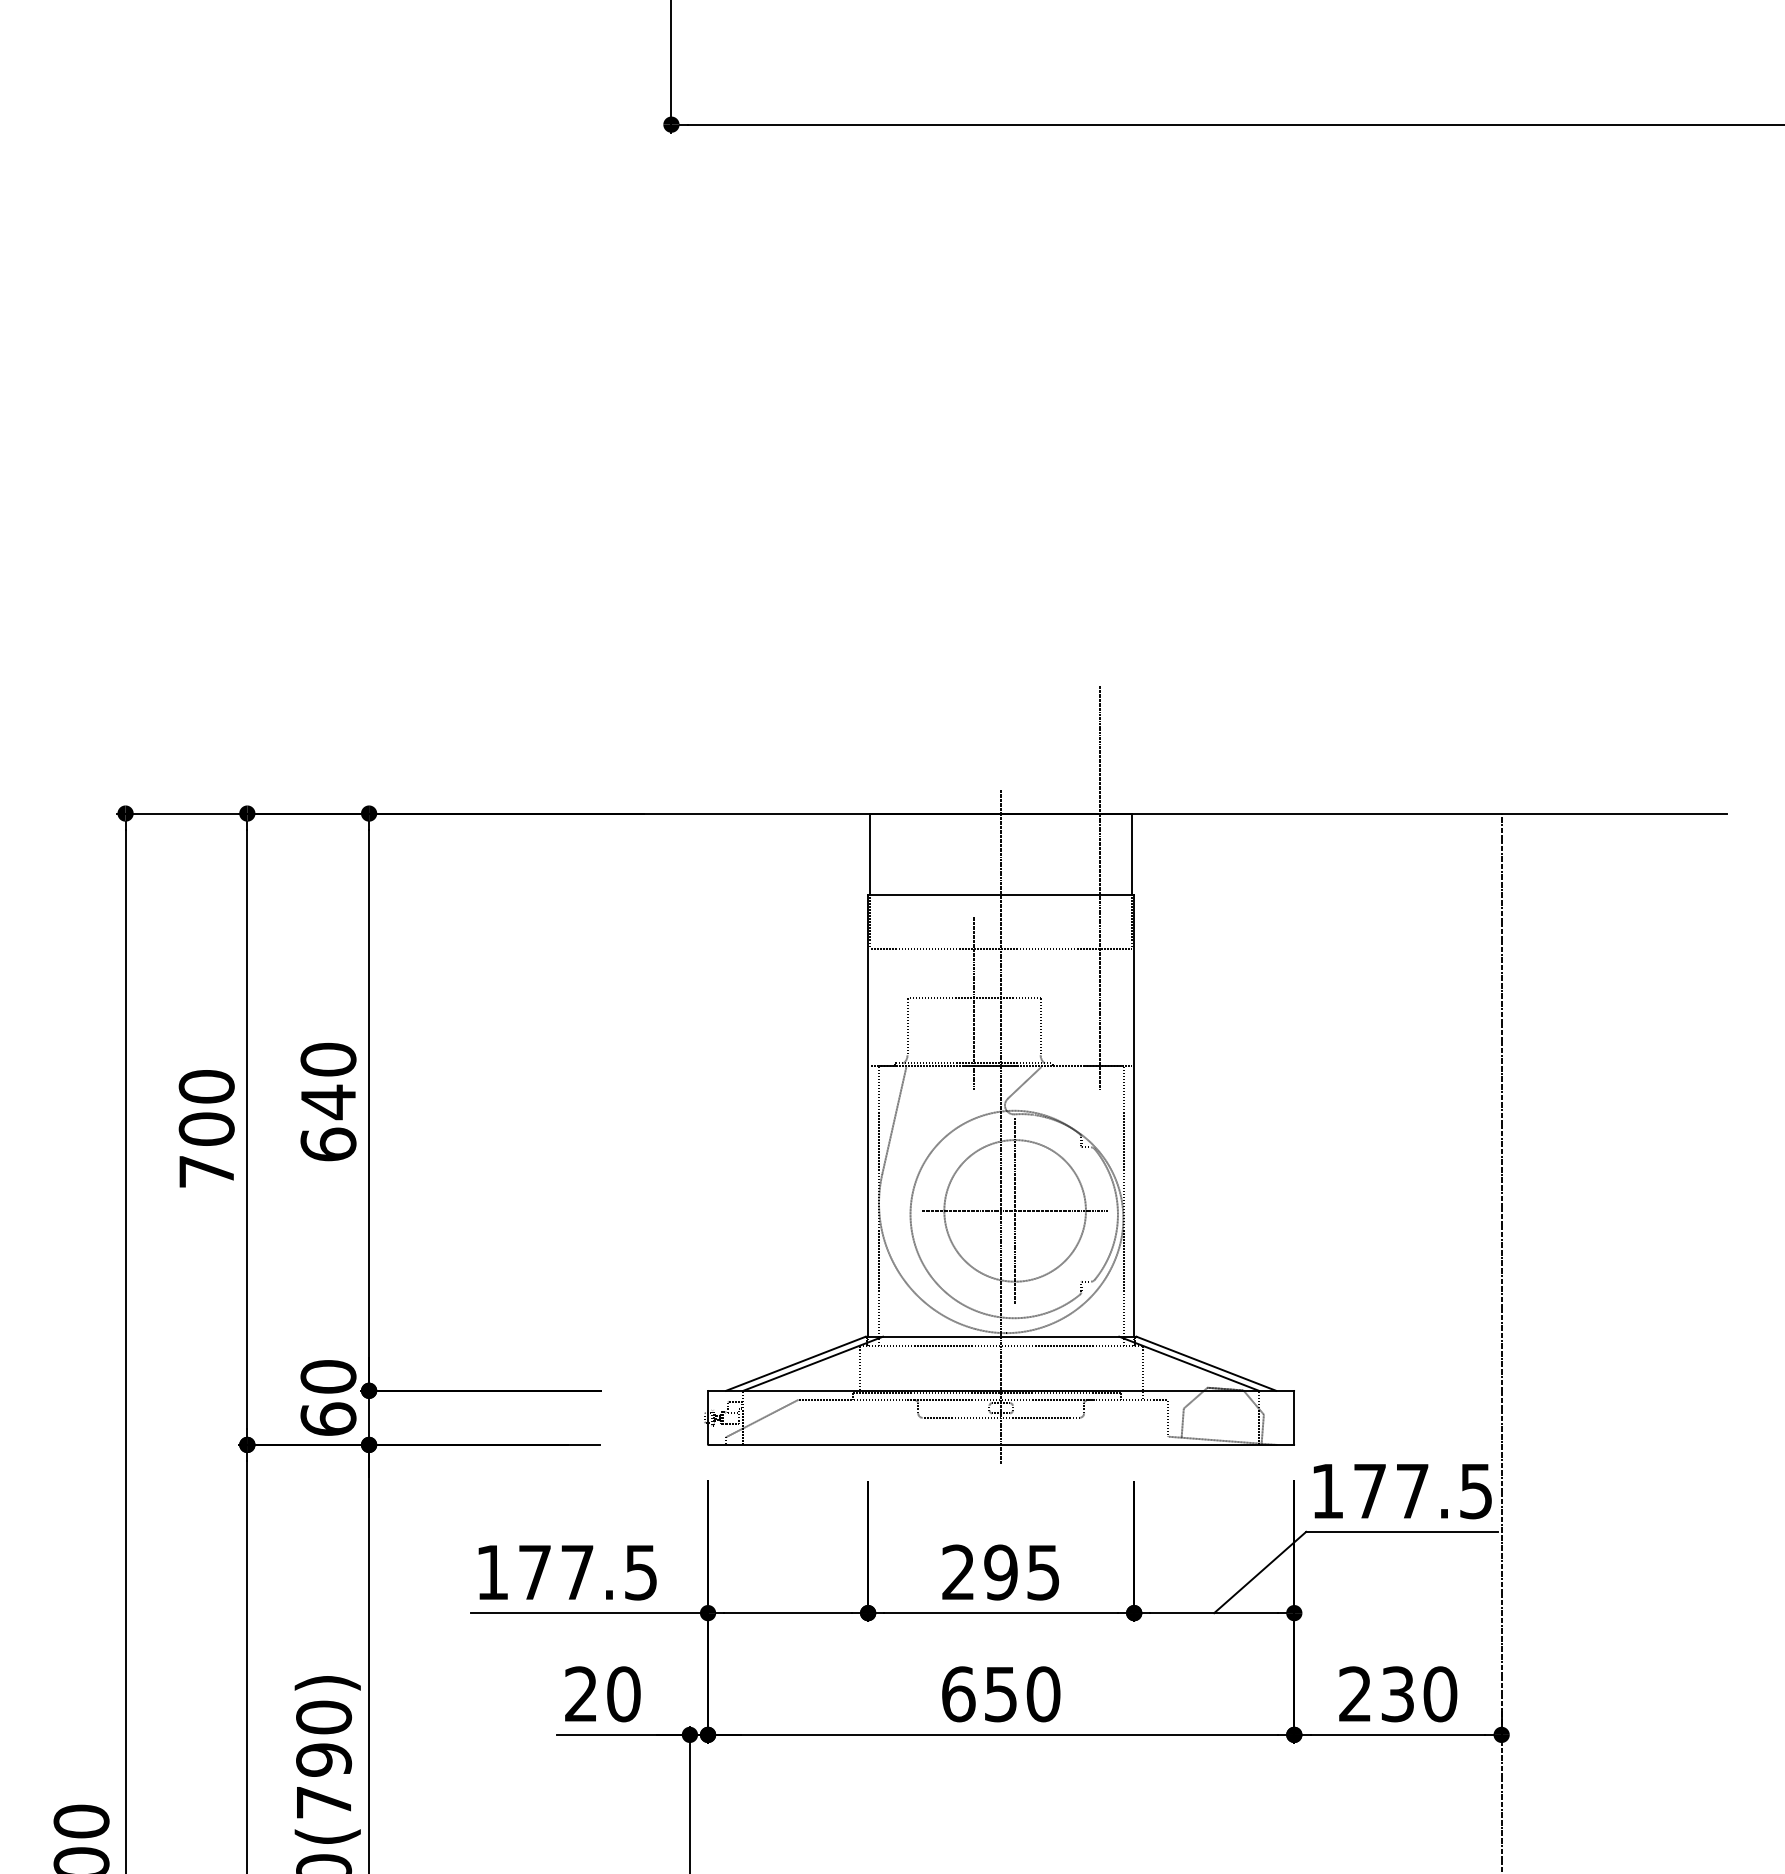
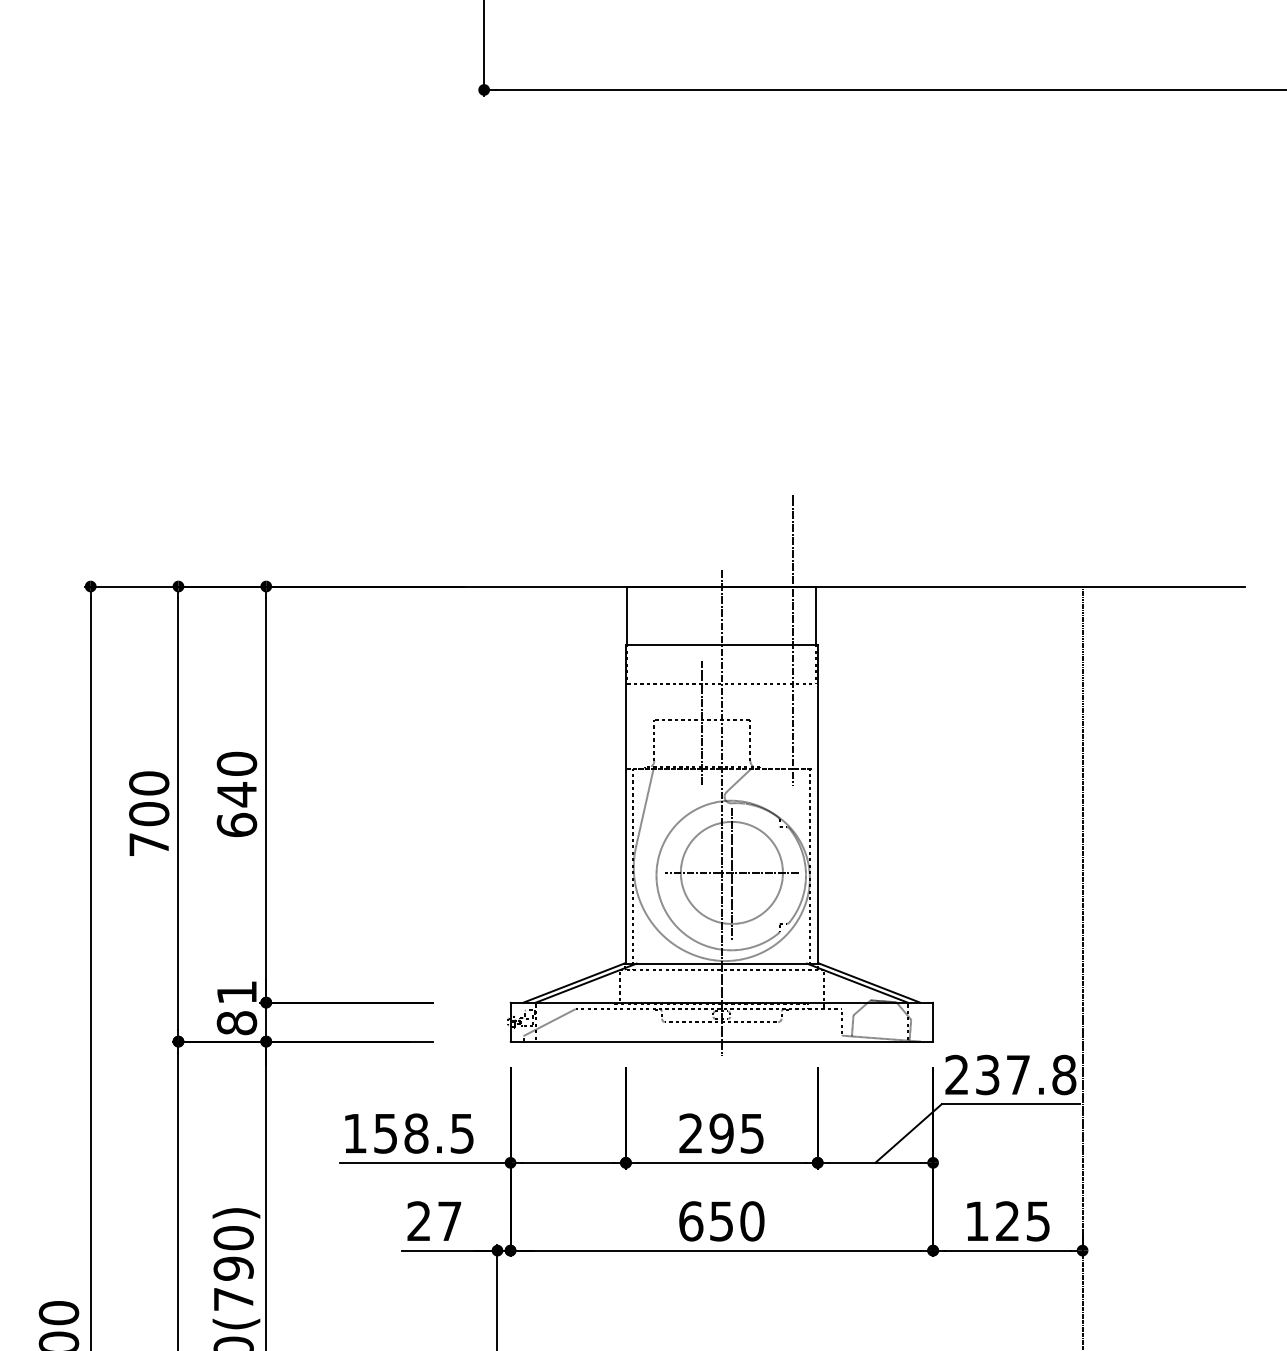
text: (328, 1397) -> (236, 1007), 60 -> 81
text: (1402, 1491) -> (1011, 1075), 177.5 -> 237.8
text: (556, 1572) -> (401, 1133), 177.5 -> 158.5
text: (623, 1694) -> (449, 1221), 20 -> 27
text: (1398, 1694) -> (1008, 1221), 230 -> 125

